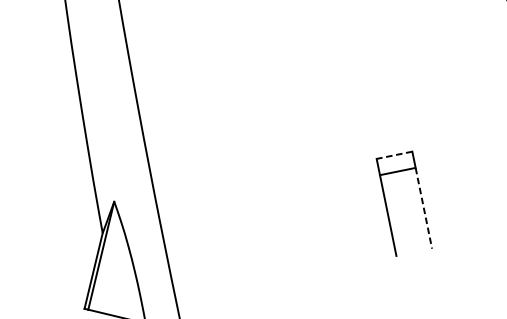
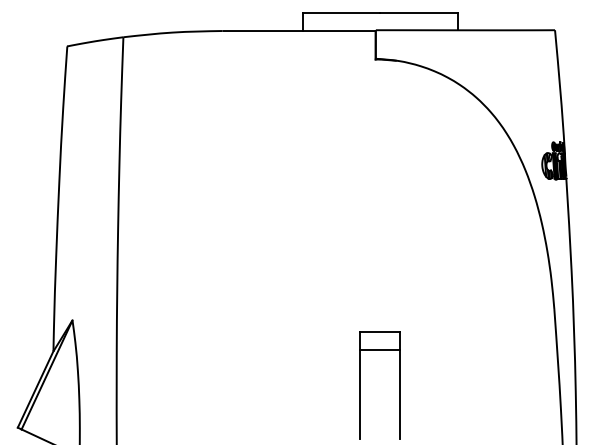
line: (394, 155) -> (380, 331), dashed -> solid
line: (423, 208) -> (399, 394), dashed -> solid

